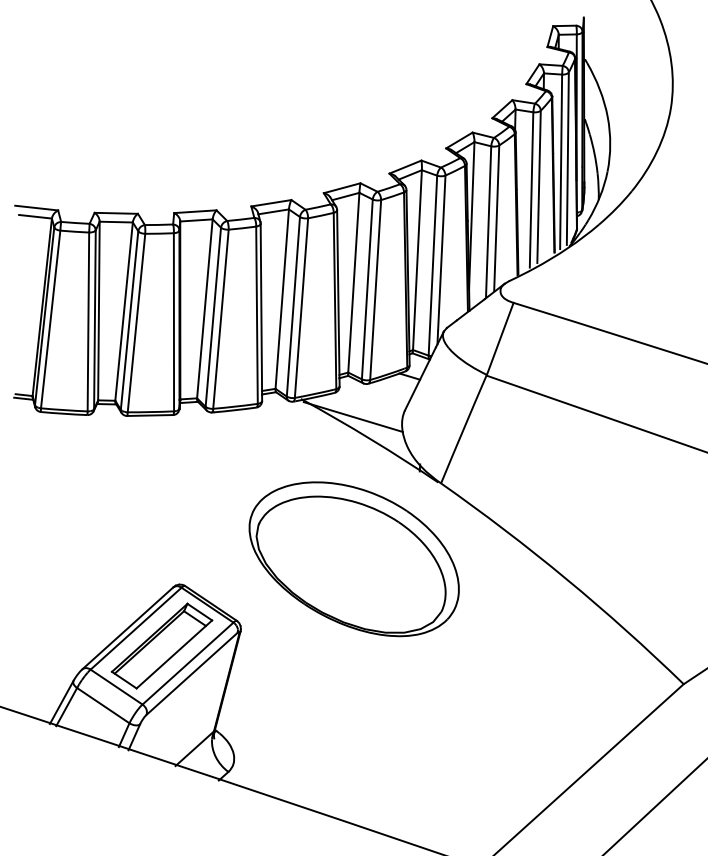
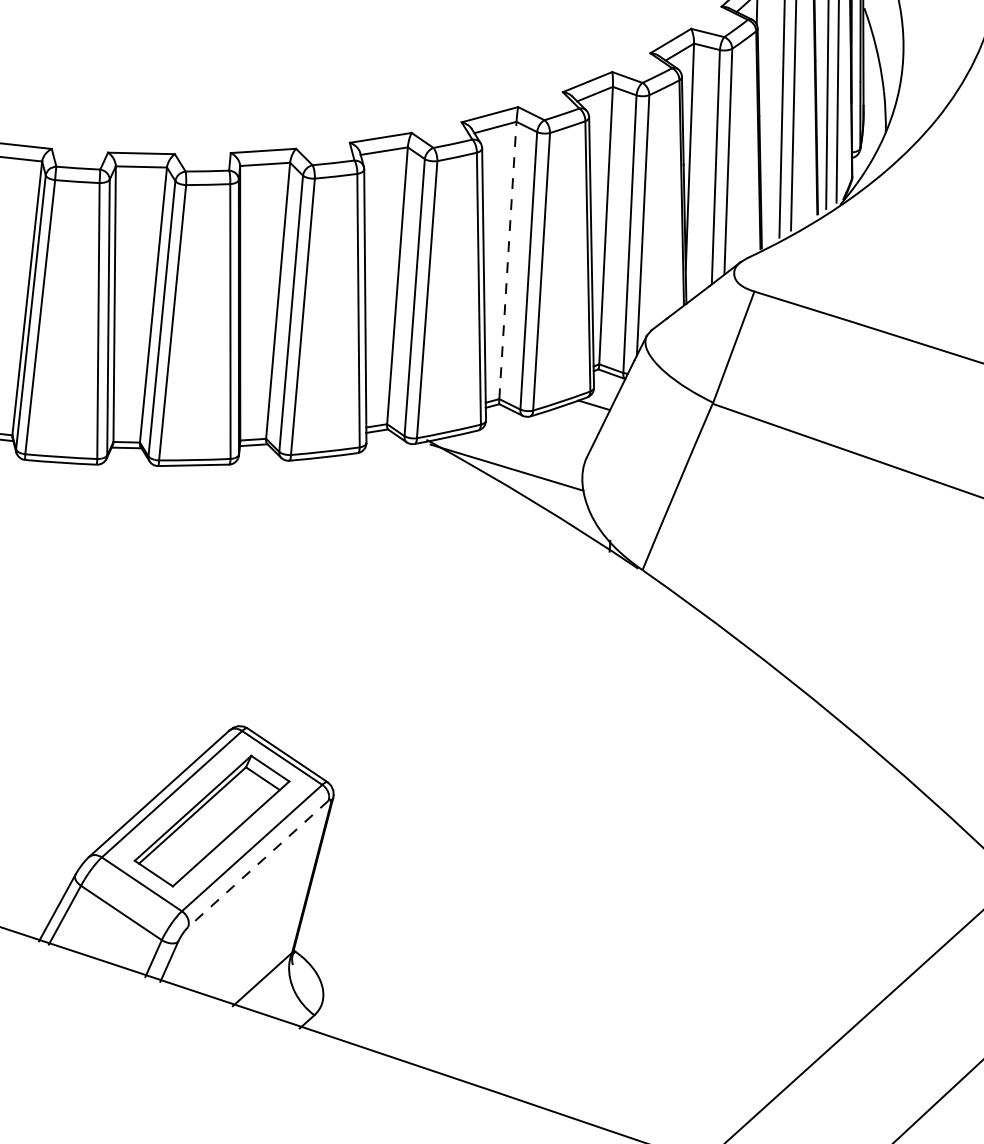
line: (353, 282) -> (507, 260), solid -> dashed
part: (353, 559) -> (507, 687), removed
line: (191, 674) -> (257, 864), solid -> dashed

